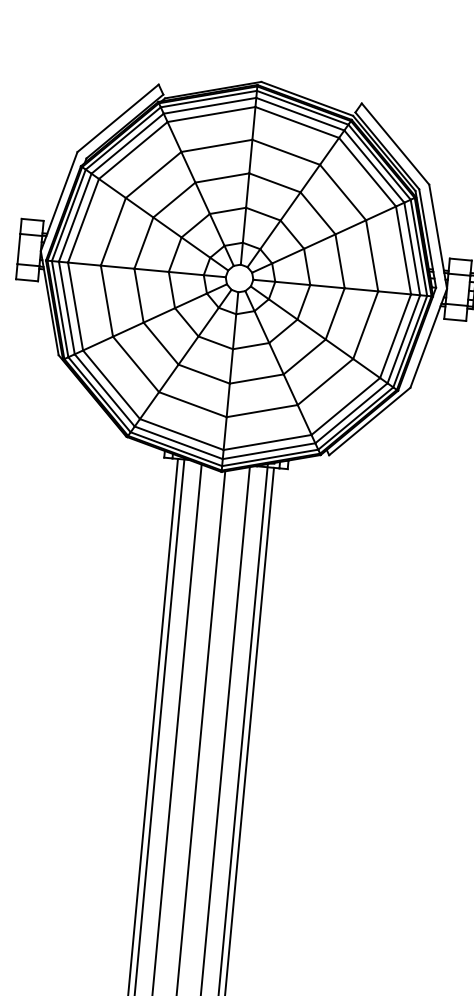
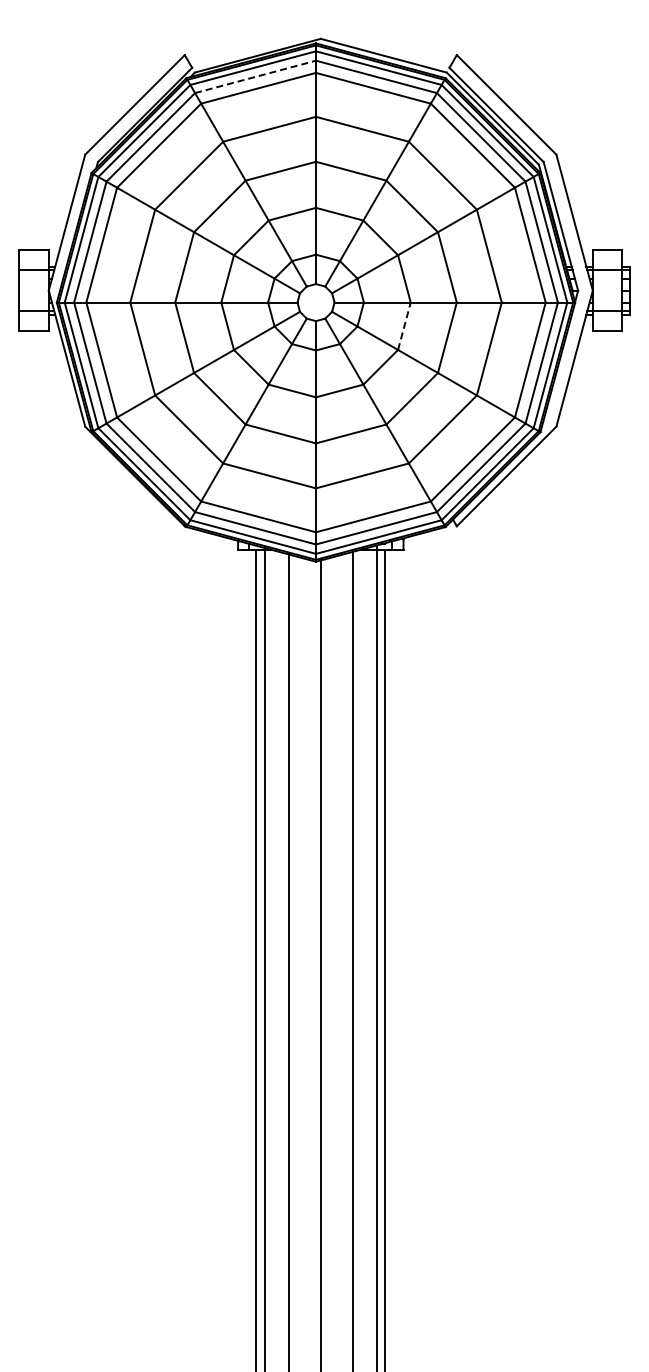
line: (210, 105) -> (255, 76), solid -> dashed
line: (303, 302) -> (404, 326), solid -> dashed

